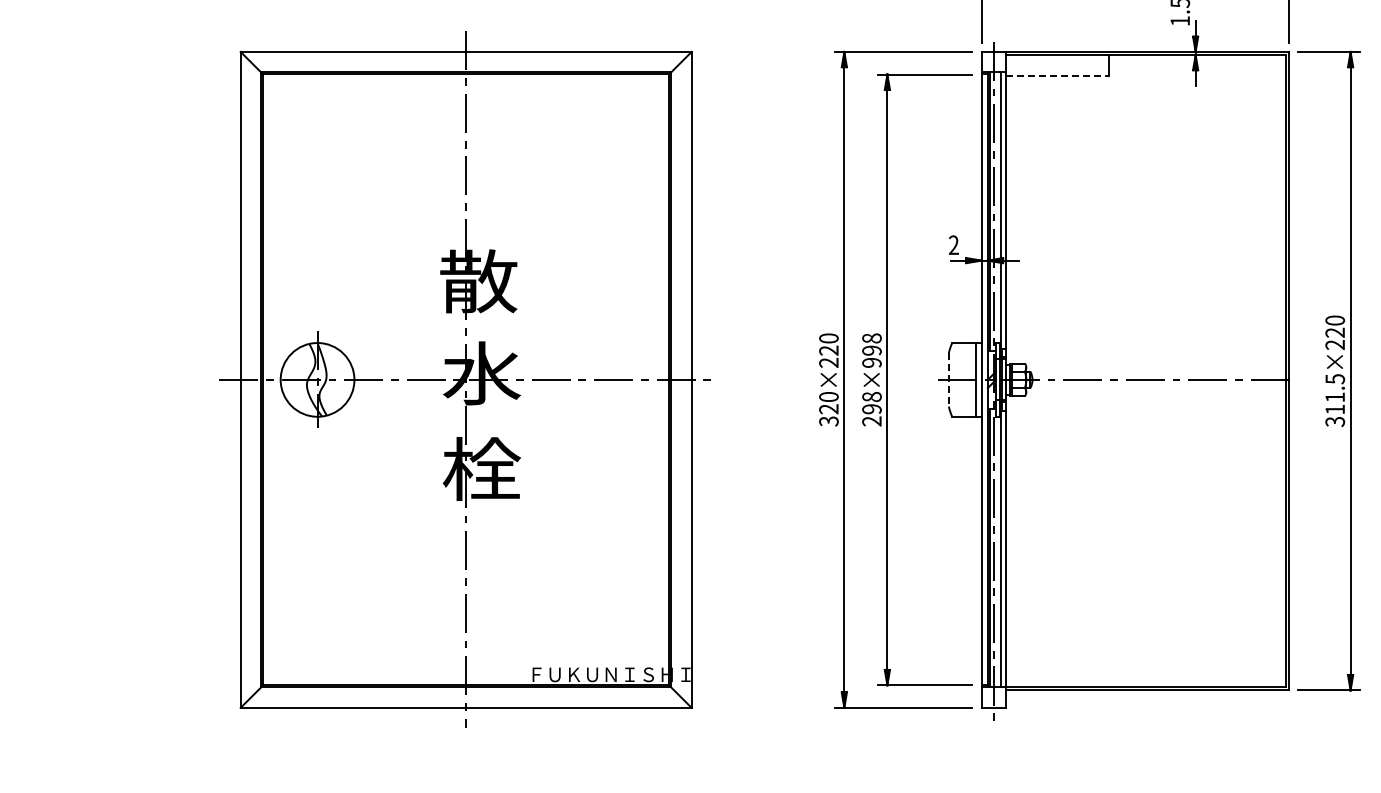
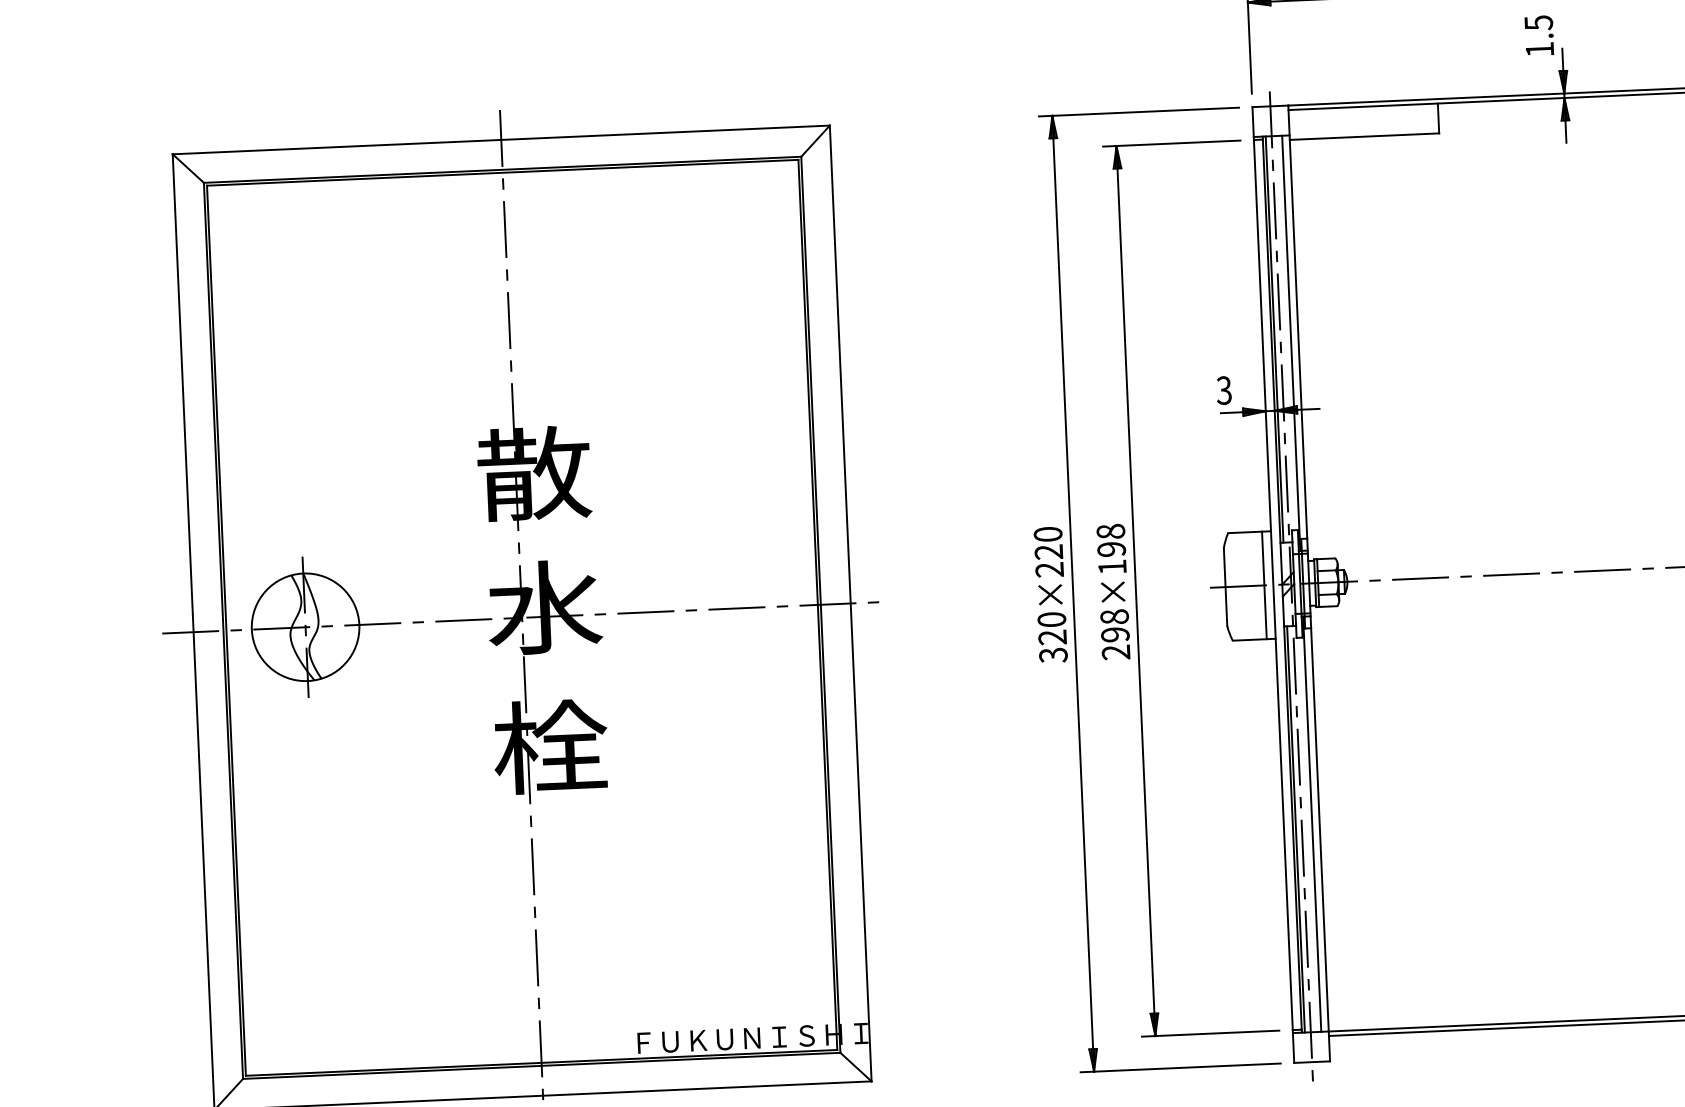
line: (1058, 75) -> (1365, 136), dashed -> solid
text: (953, 245) -> (1223, 390), 2 -> 3
text: (871, 362) -> (1111, 566), 298×998 -> 298×198
line: (948, 379) -> (1224, 586), dashed -> solid

